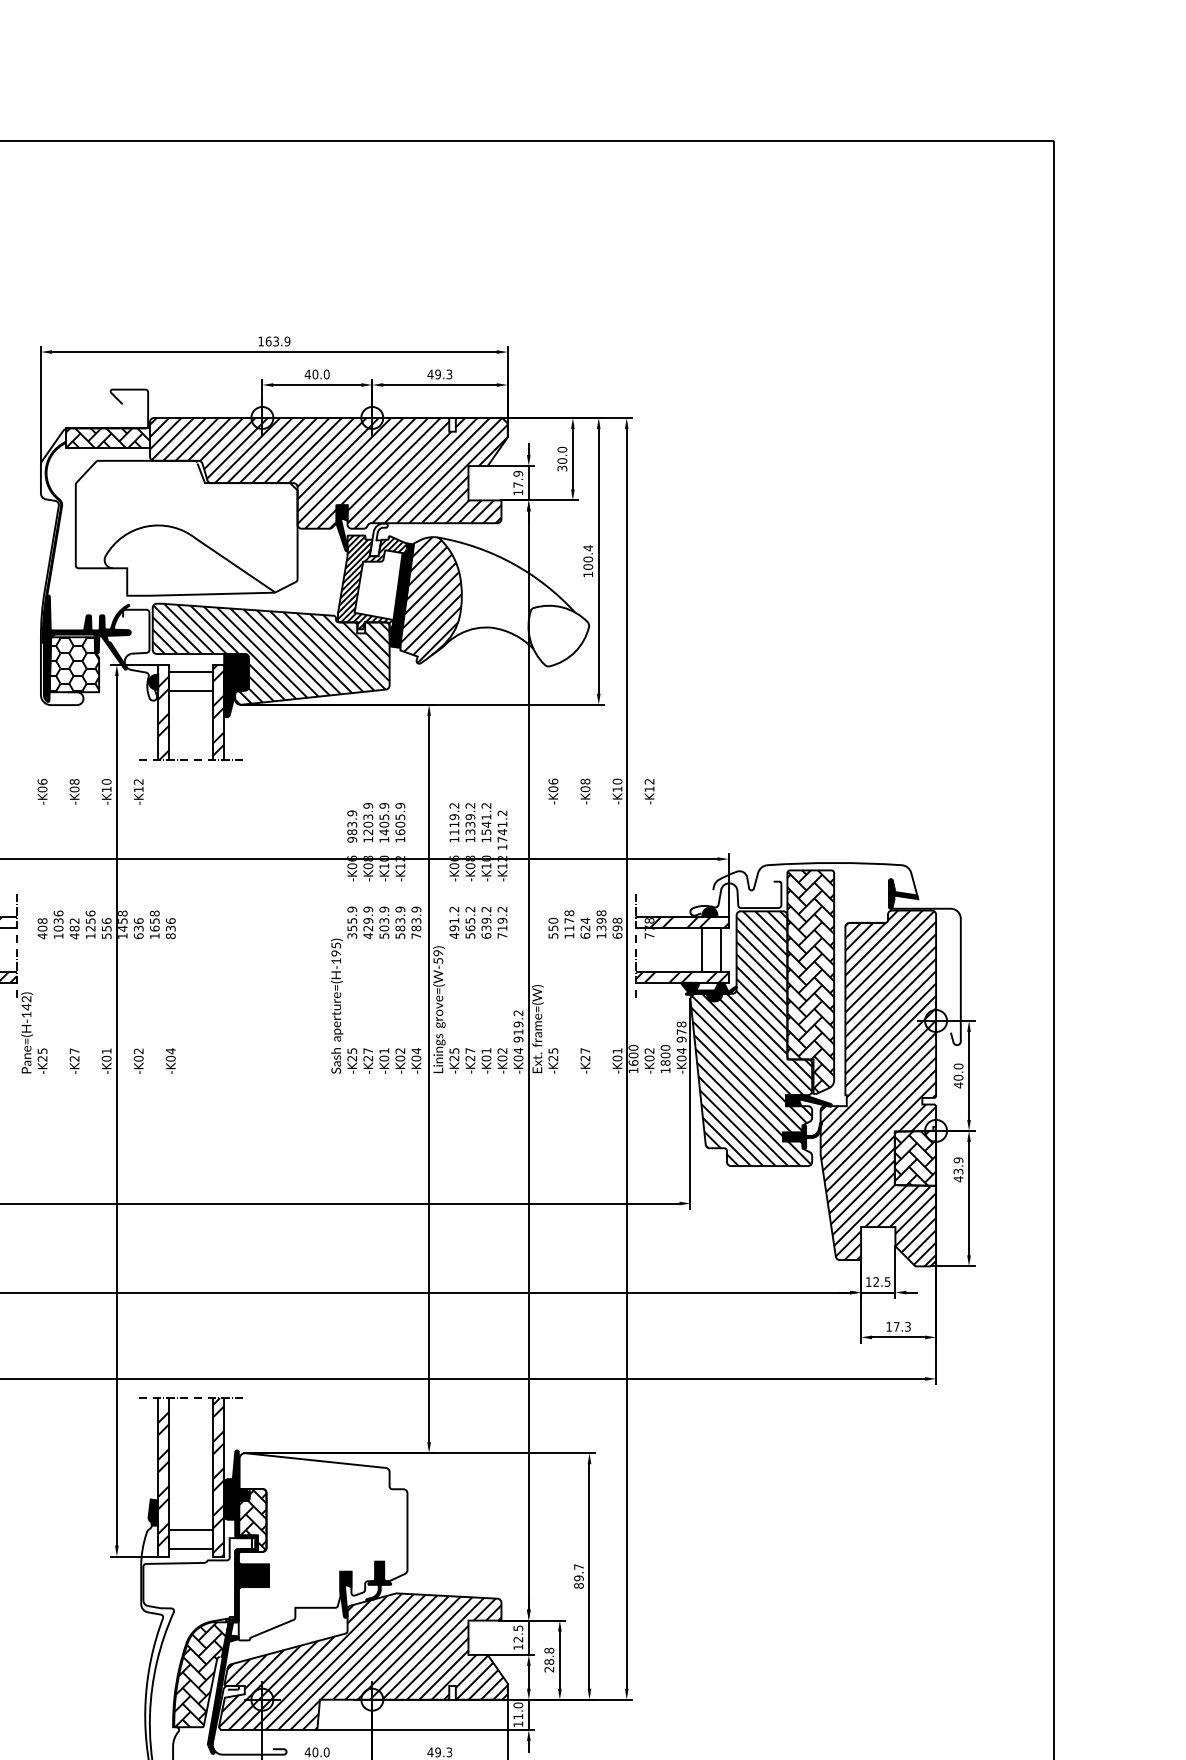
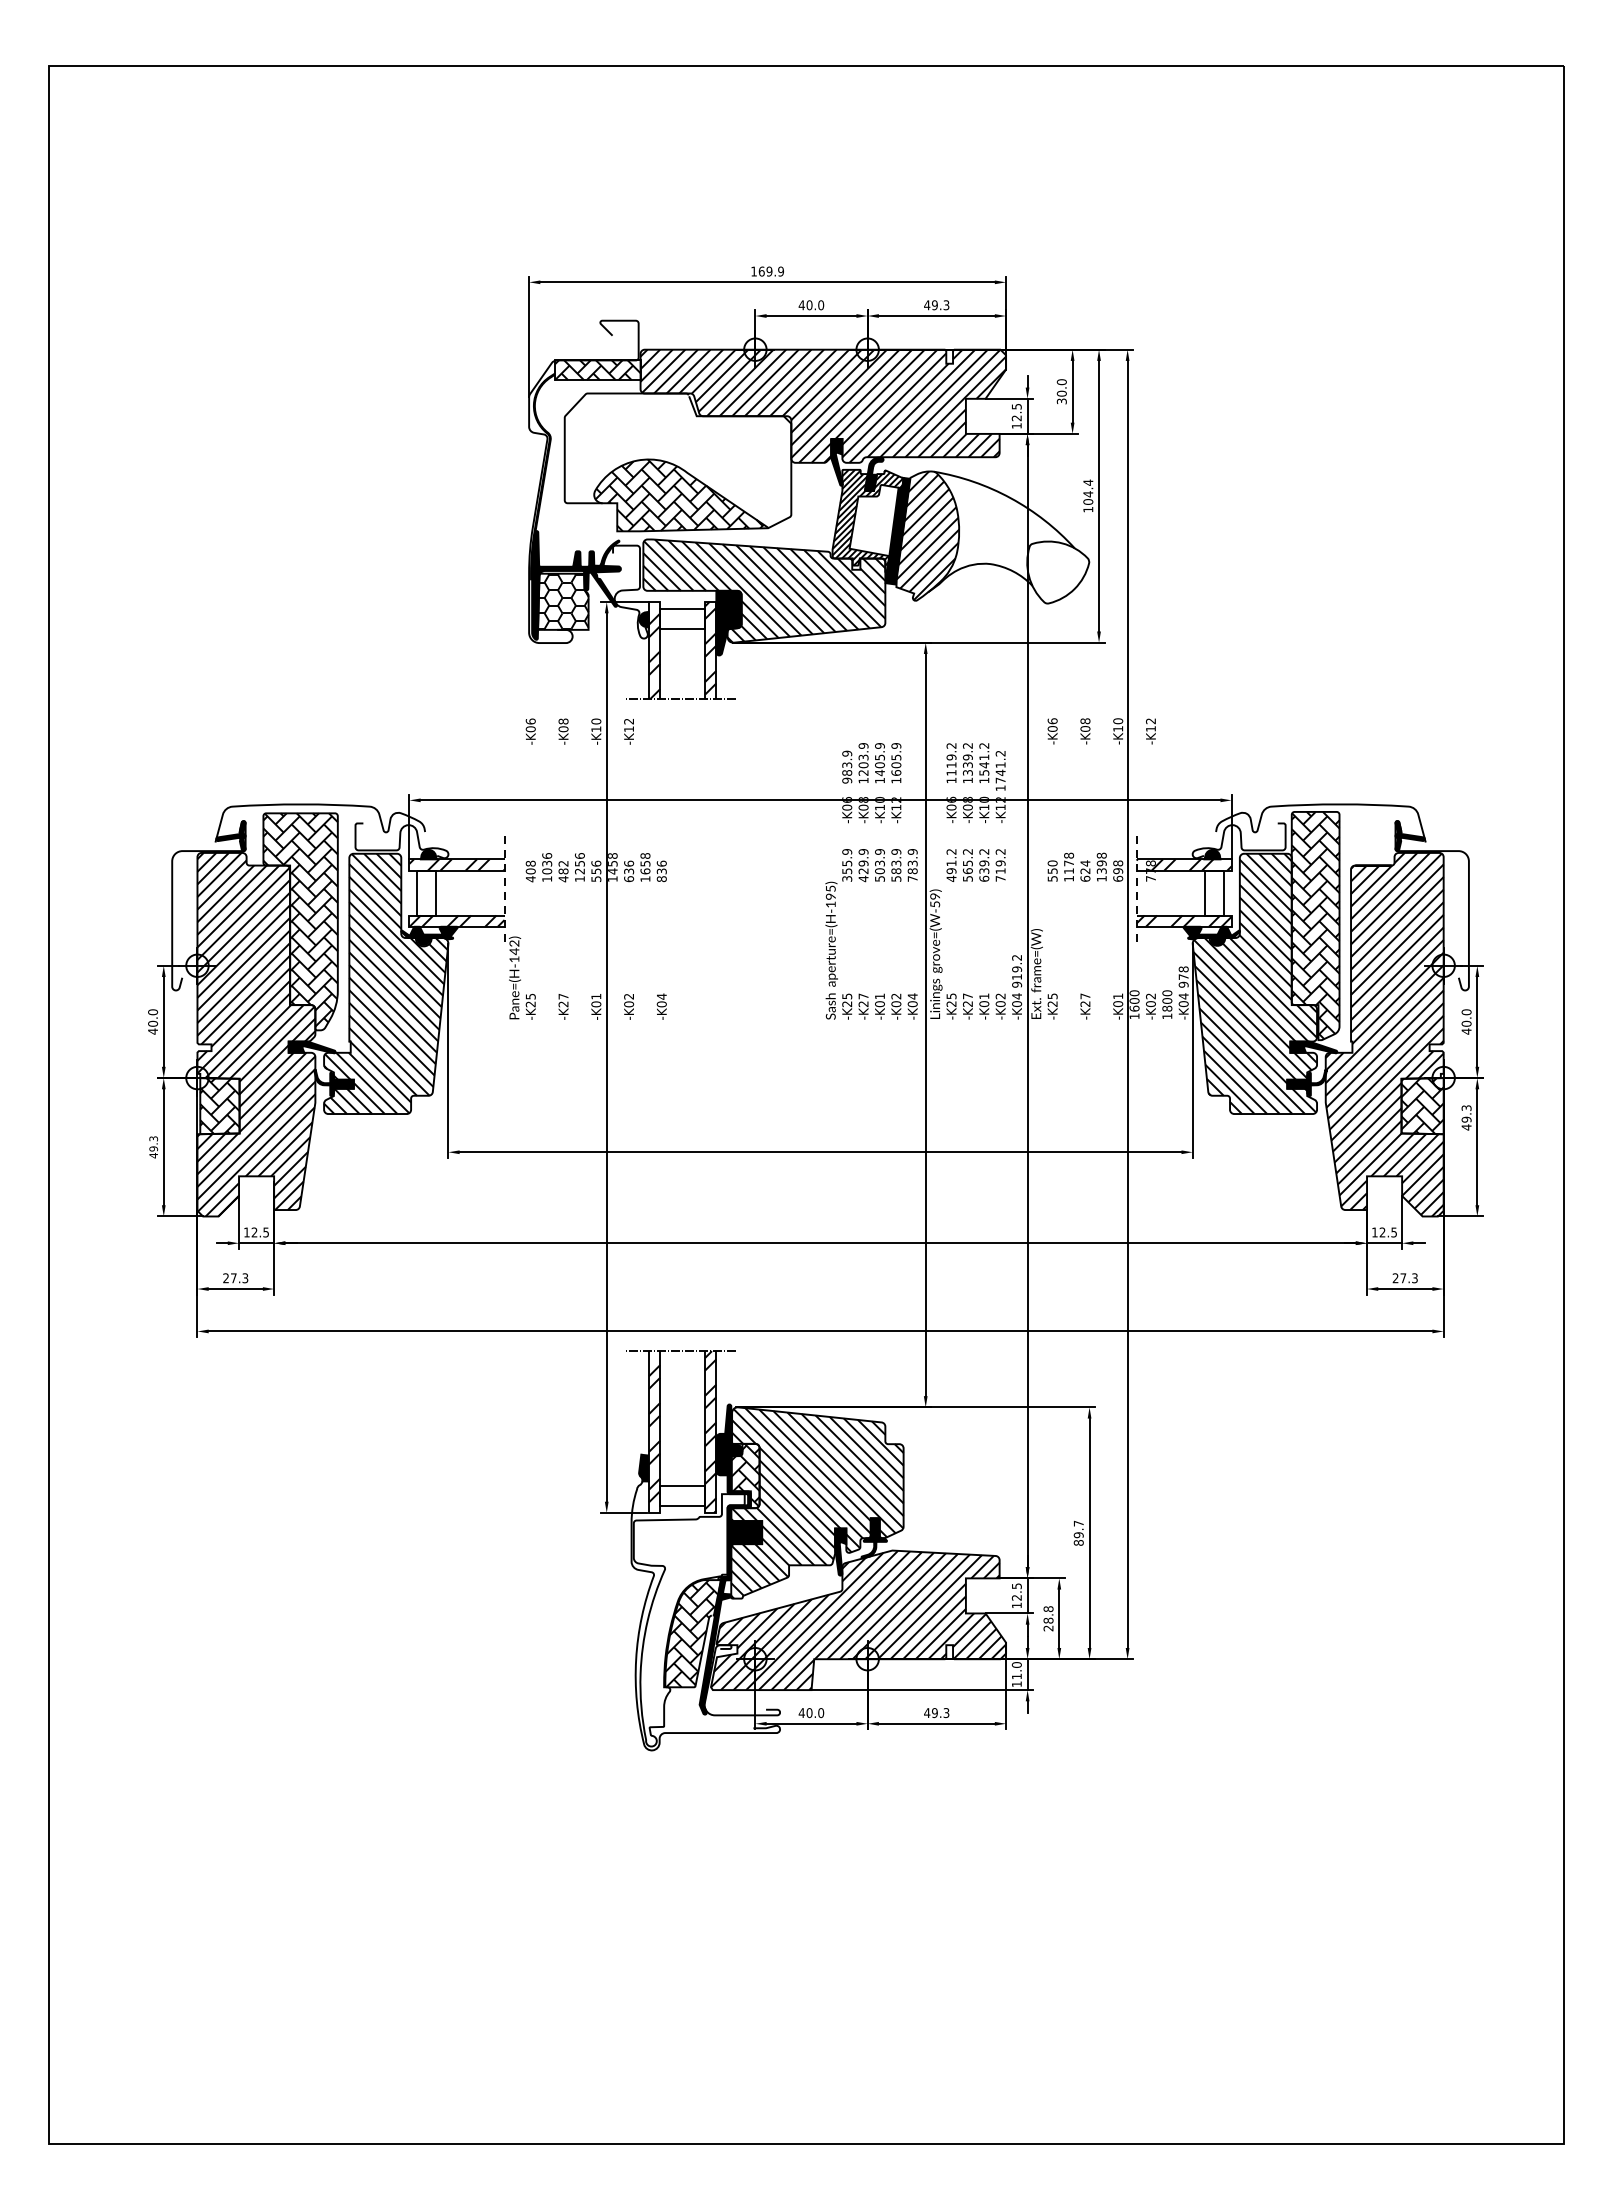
text: (276, 341) -> (769, 271), 163.9 -> 169.9
text: (517, 479) -> (1016, 412), 17.9 -> 12.5
fill: (378, 539) -> (873, 473), added
text: (588, 559) -> (1088, 494), 100.4 -> 104.4
hatch: (188, 560) -> (679, 495), added
text: (958, 1165) -> (1466, 1113), 43.9 -> 49.3
text: (888, 1326) -> (1395, 1277), 17.3 -> 27.3
hatch: (323, 1547) -> (817, 1503), added

